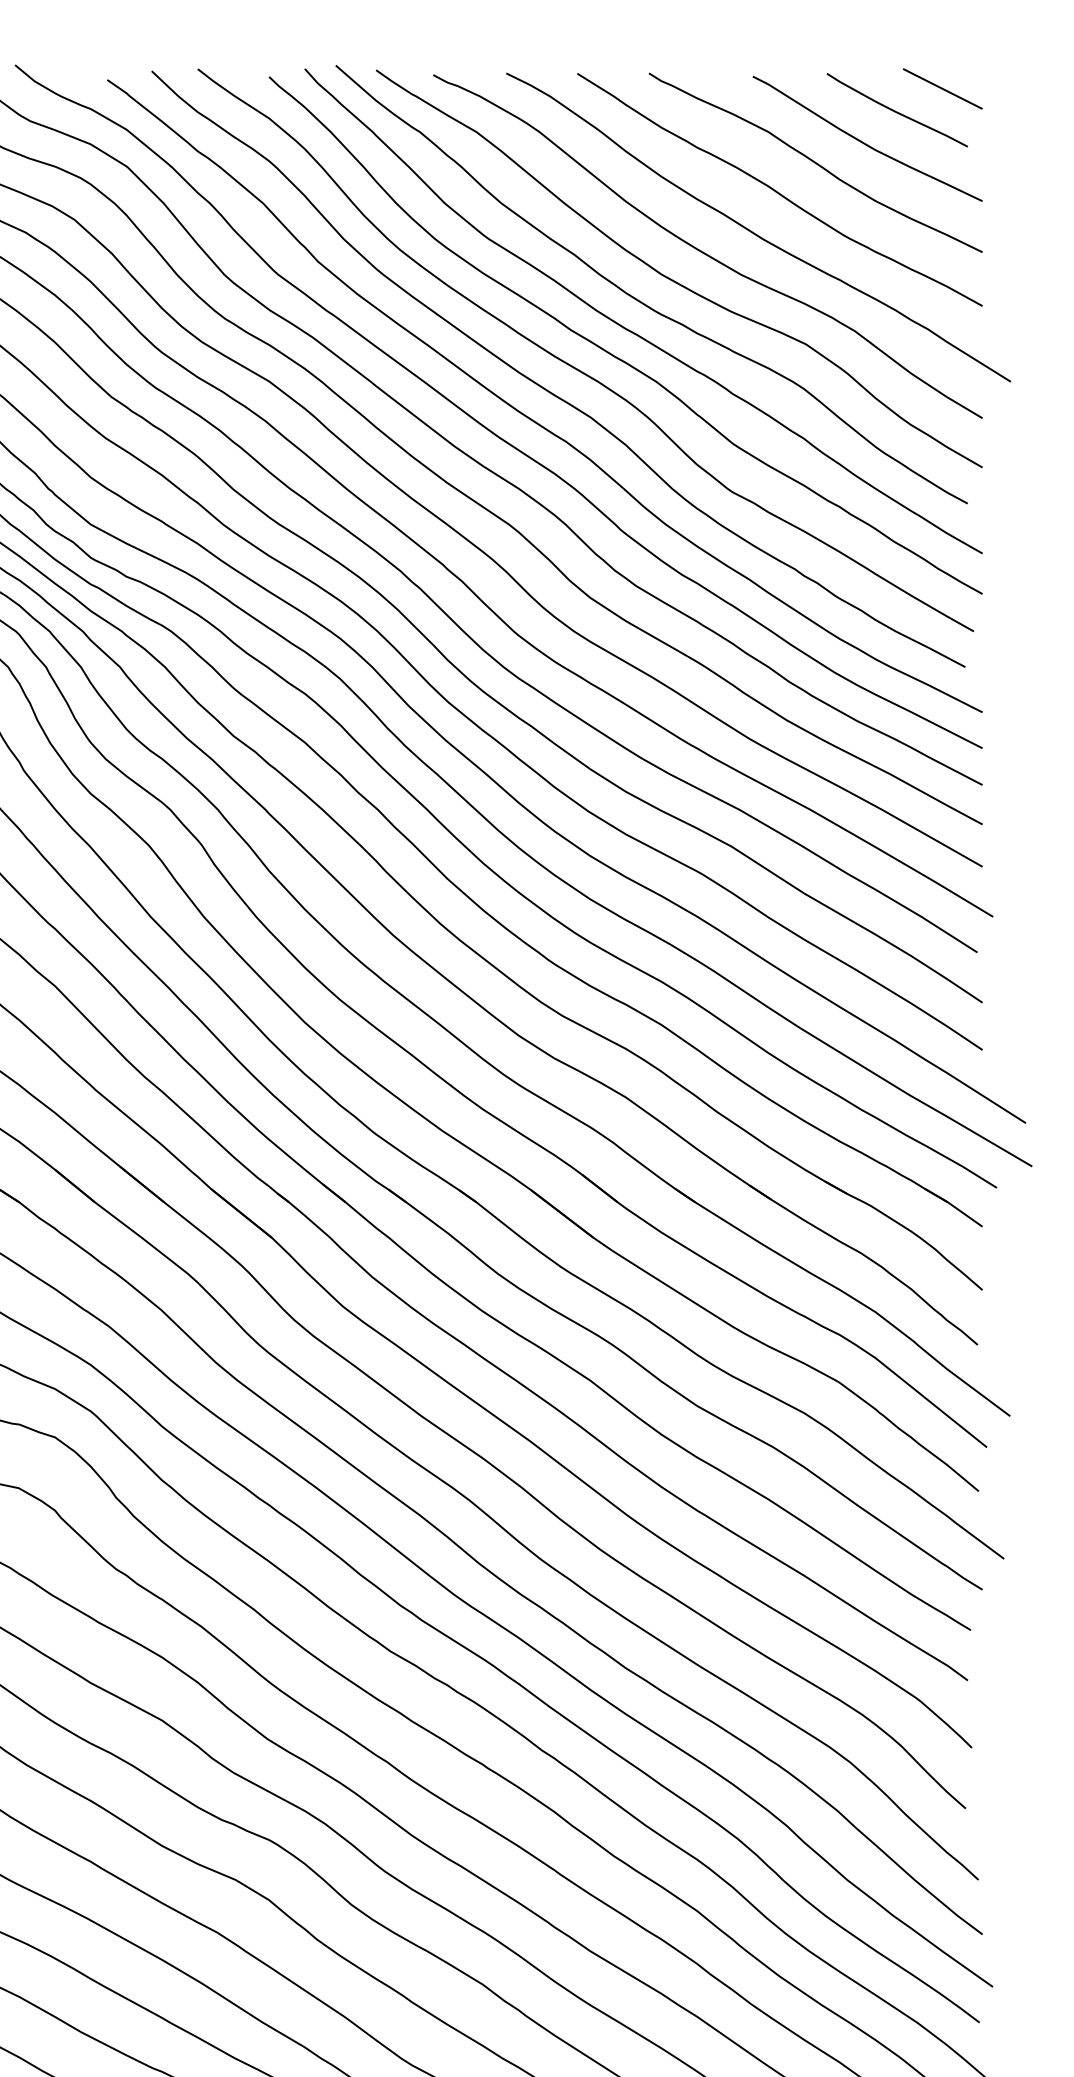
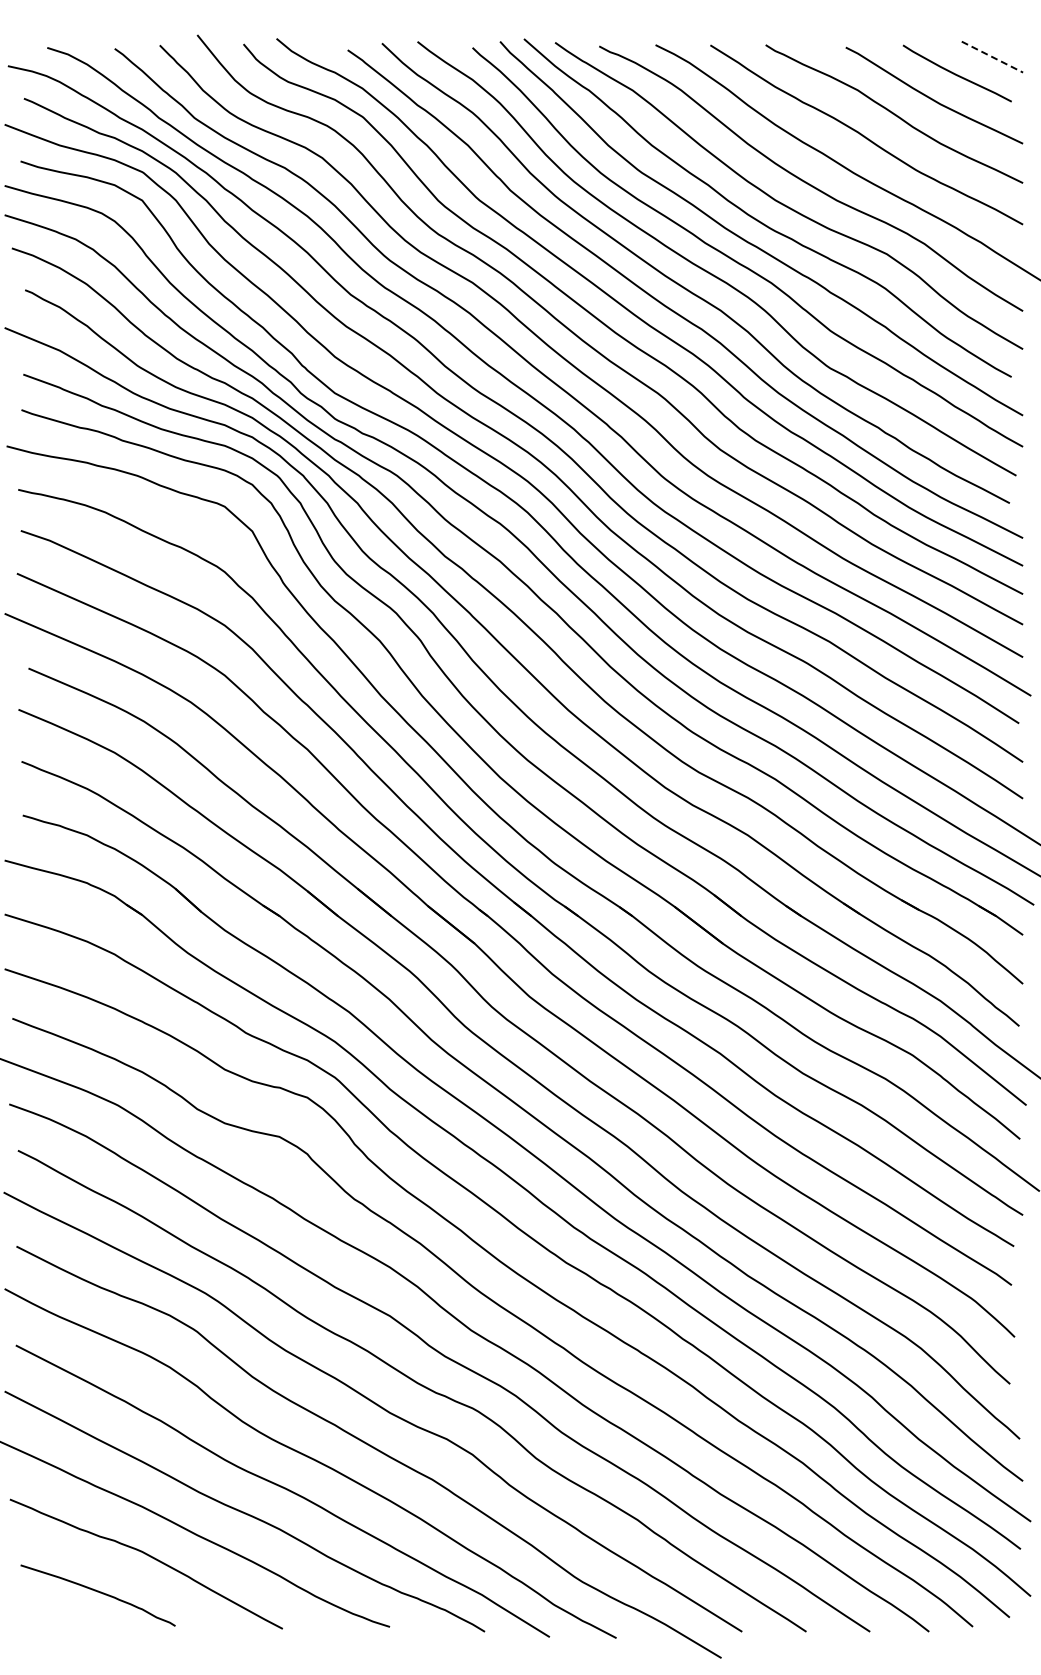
line: (942, 89) -> (992, 57), solid -> dashed

